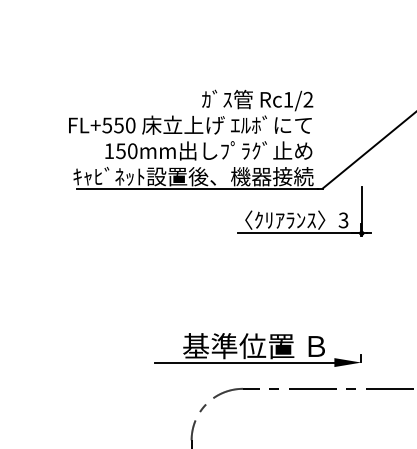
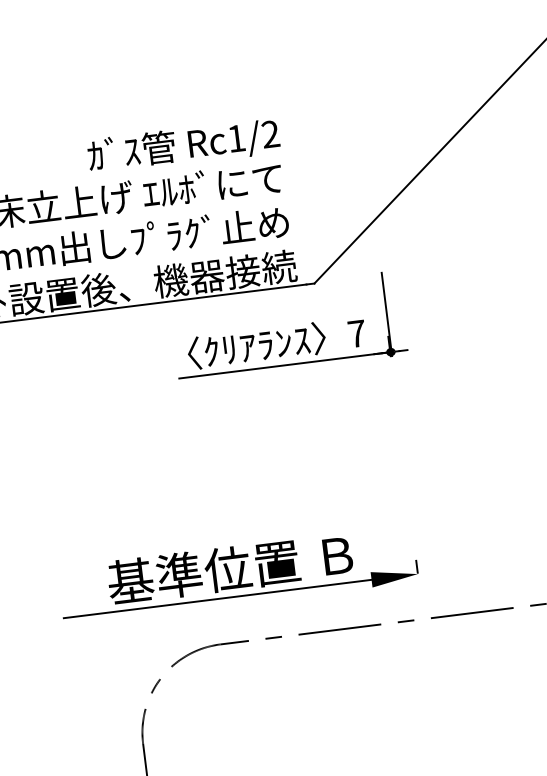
text: (343, 220) -> (356, 334), 3 -> 7

